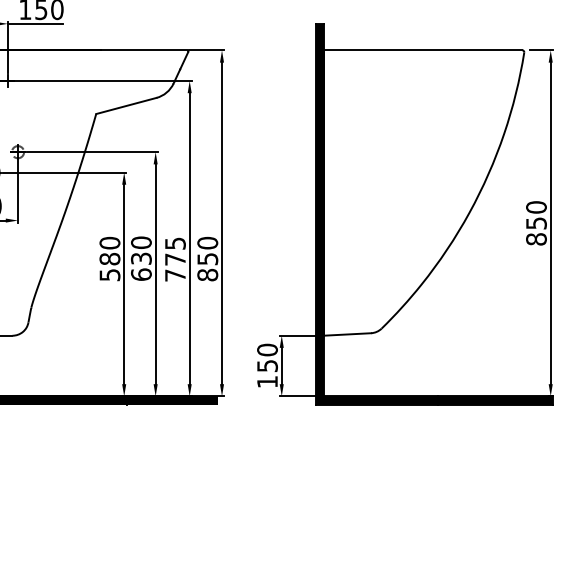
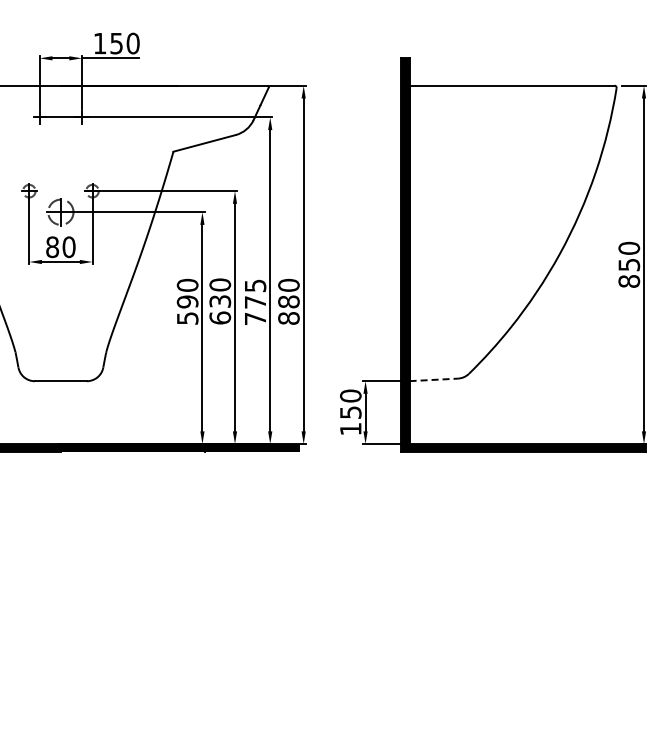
text: (109, 258) -> (187, 301), 580 -> 590
text: (207, 258) -> (288, 301), 850 -> 880
line: (348, 334) -> (434, 379), solid -> dashed

